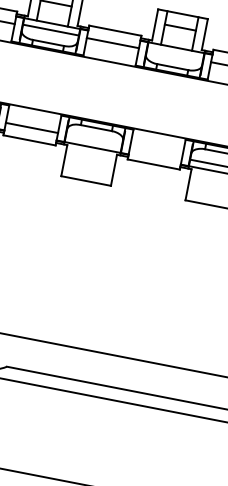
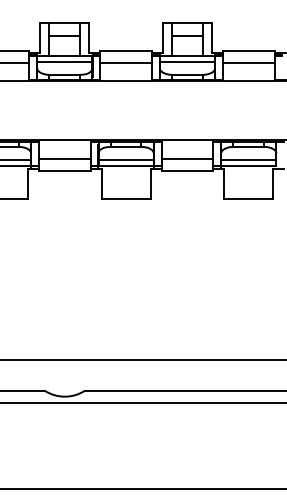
line: (175, 54) -> (187, 62), added
line: (93, 140) -> (125, 159), added
line: (156, 151) -> (187, 158), added

